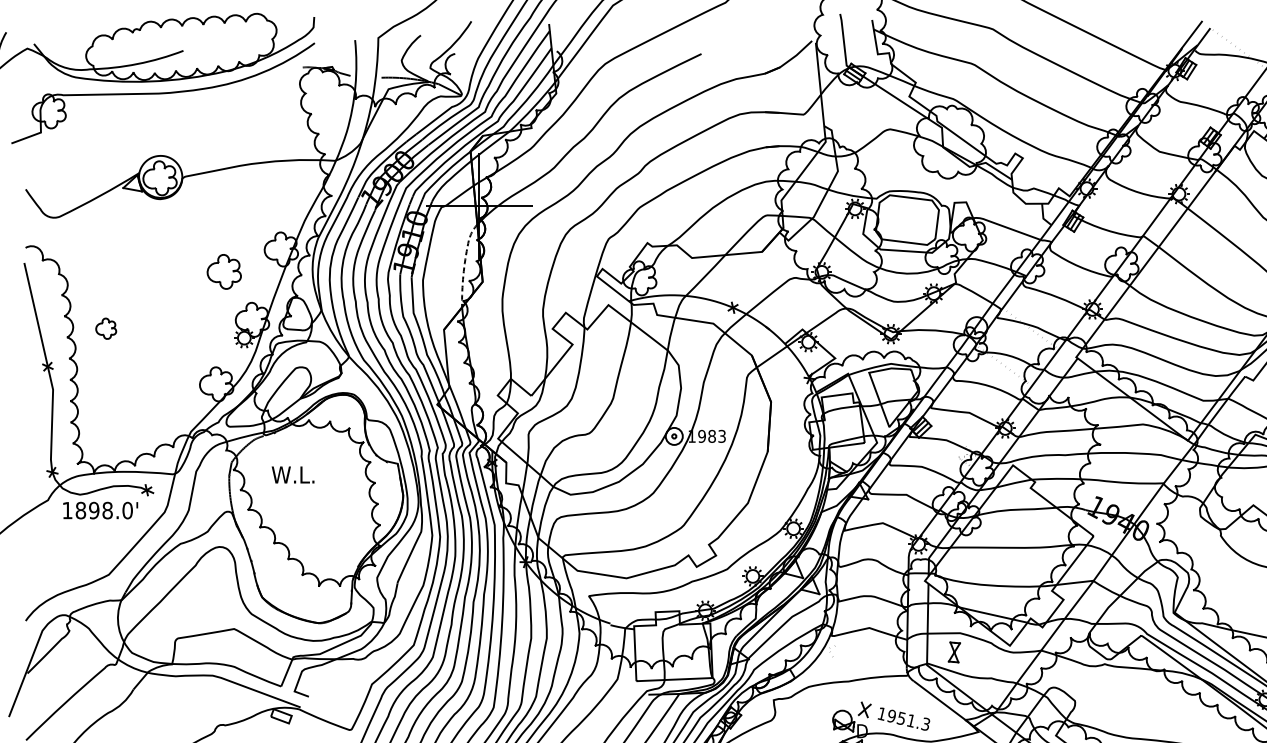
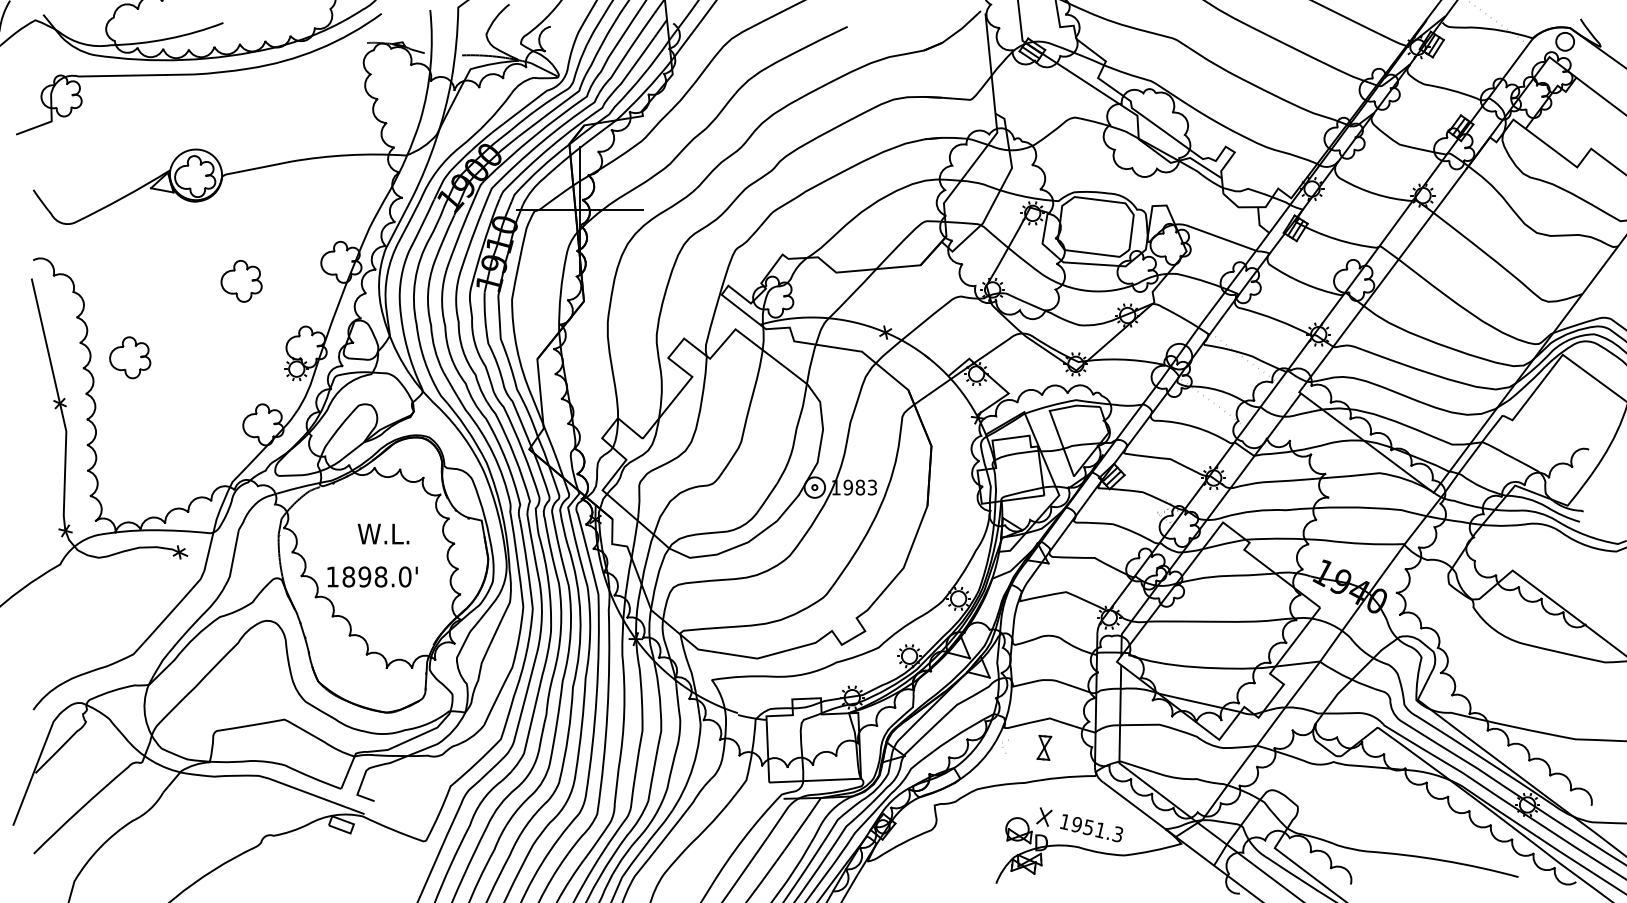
line: (464, 262) -> (562, 277), dashed -> solid
part: (224, 272) -> (241, 281), moved
part: (106, 328) -> (130, 357), size x1.67
text: (293, 474) -> (383, 533), moved
text: (100, 510) -> (372, 576), moved
part: (954, 652) -> (1044, 747), moved

